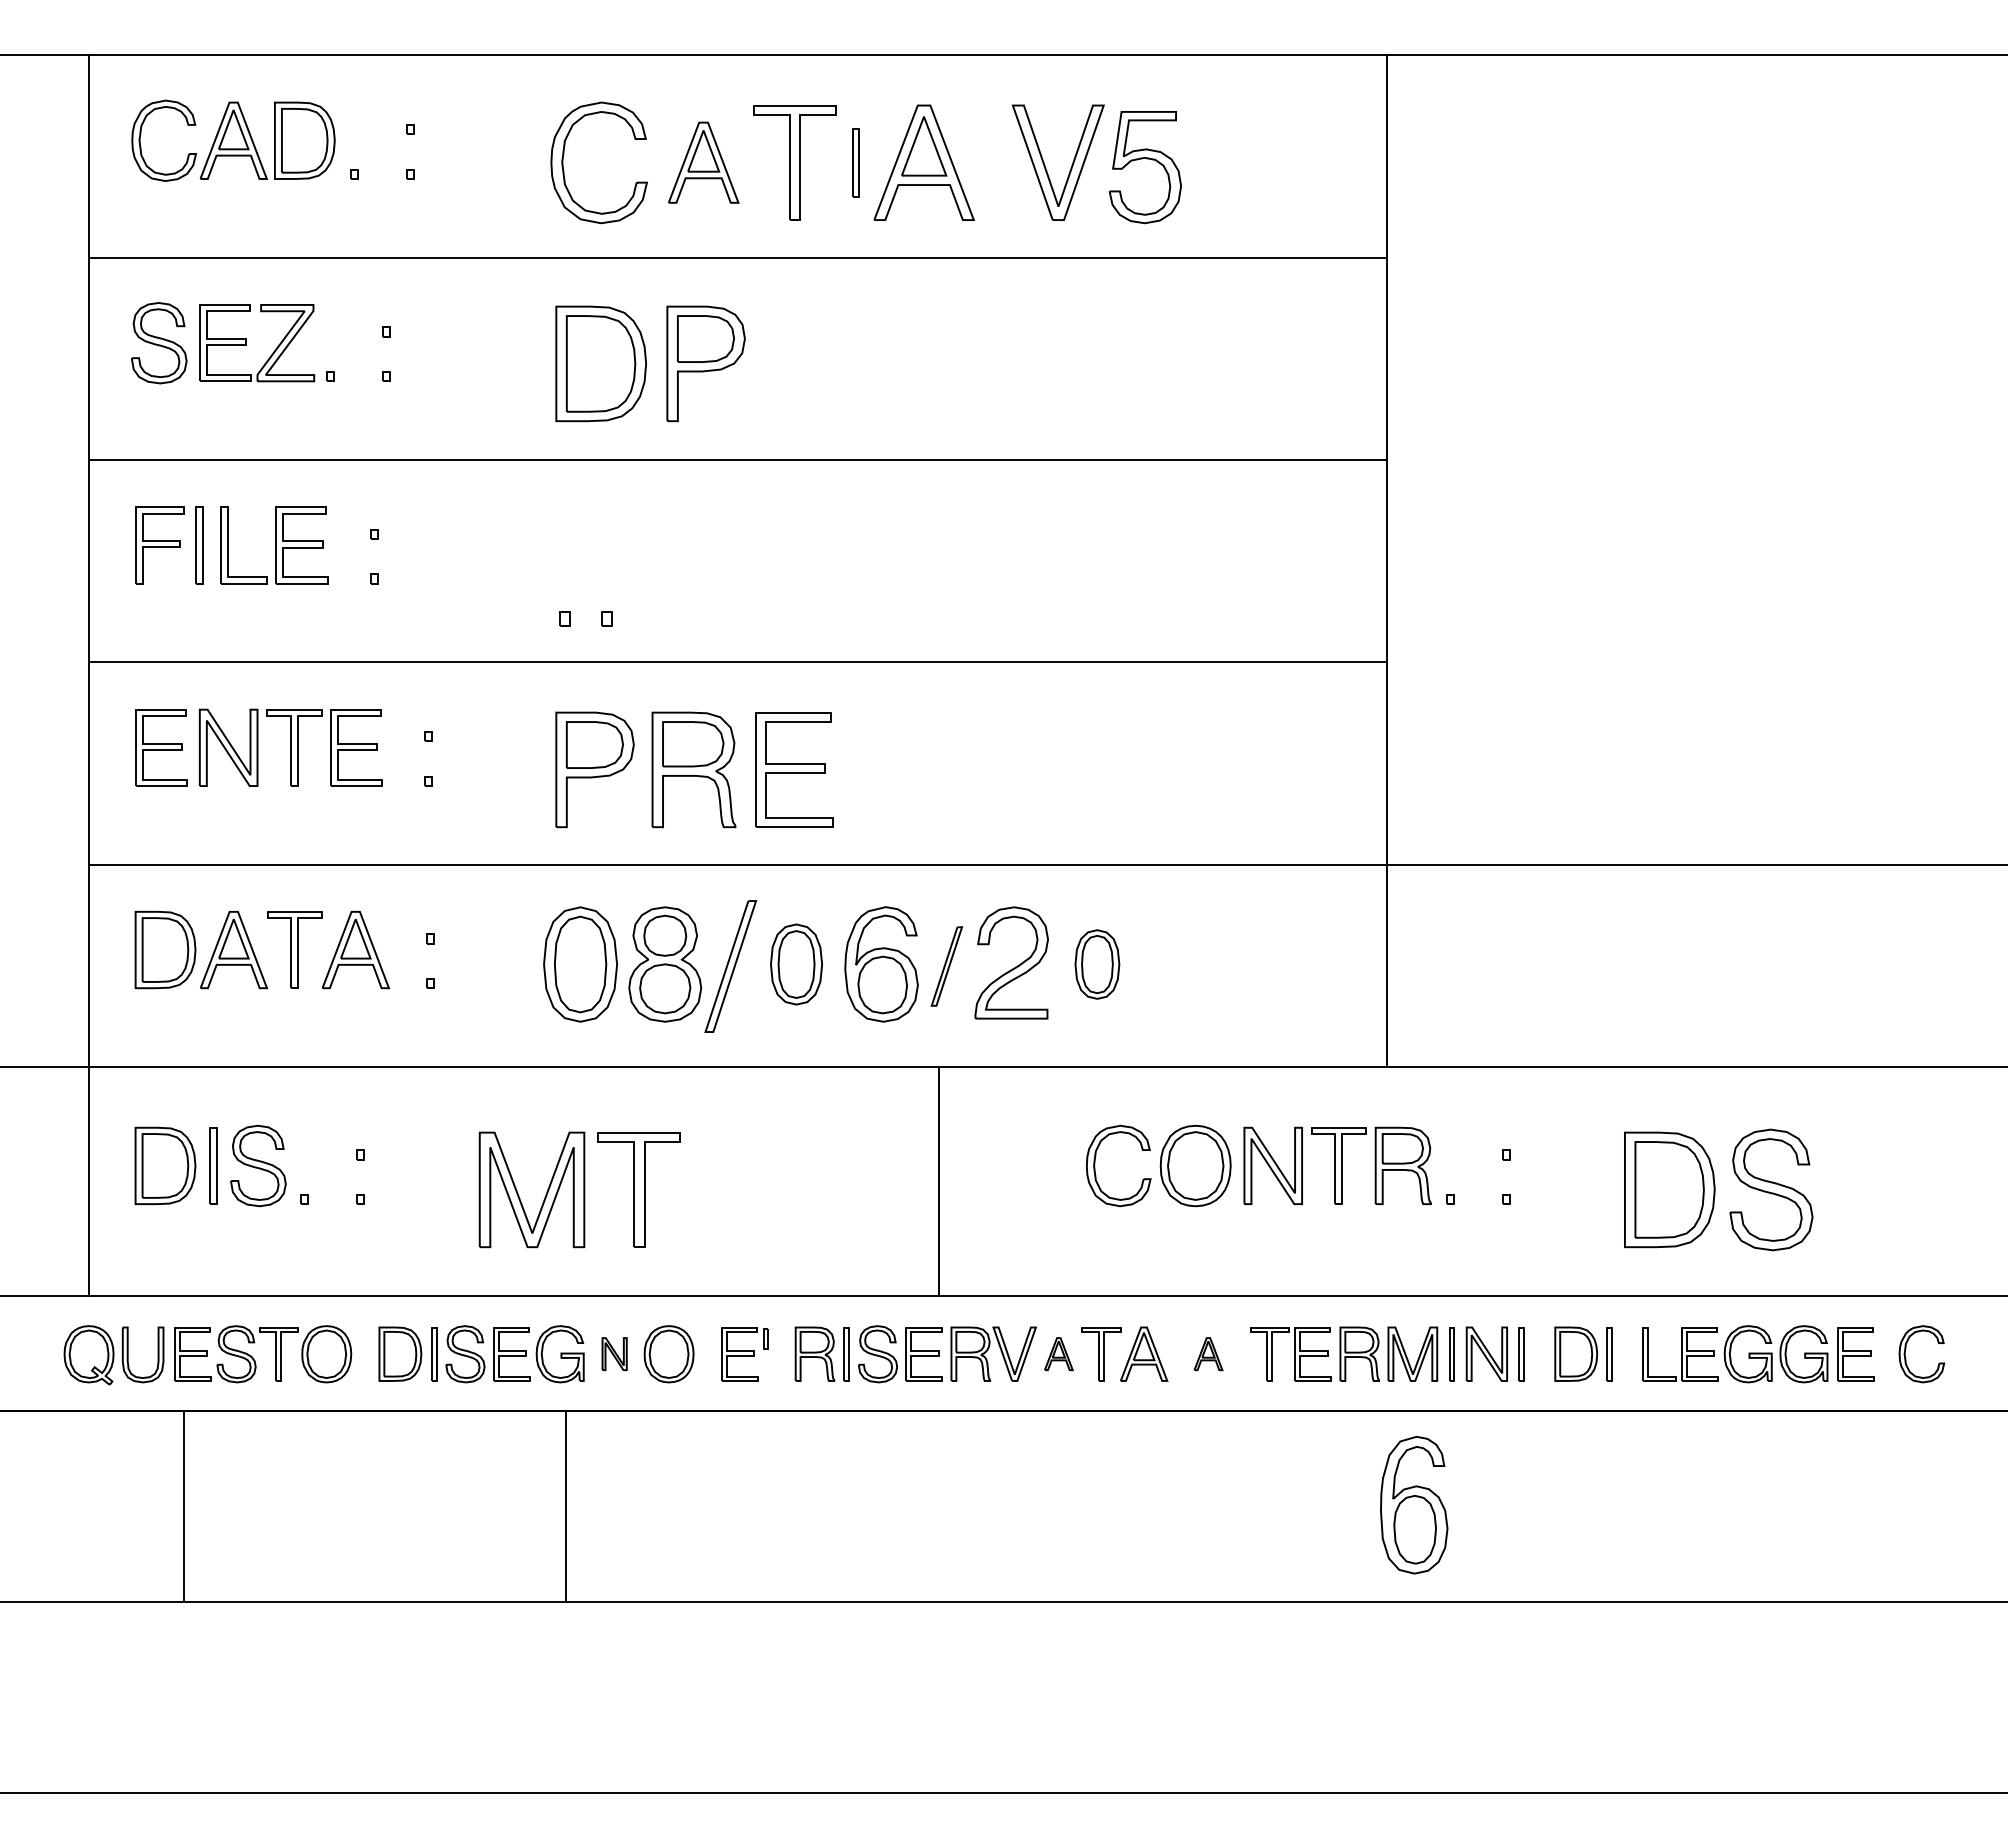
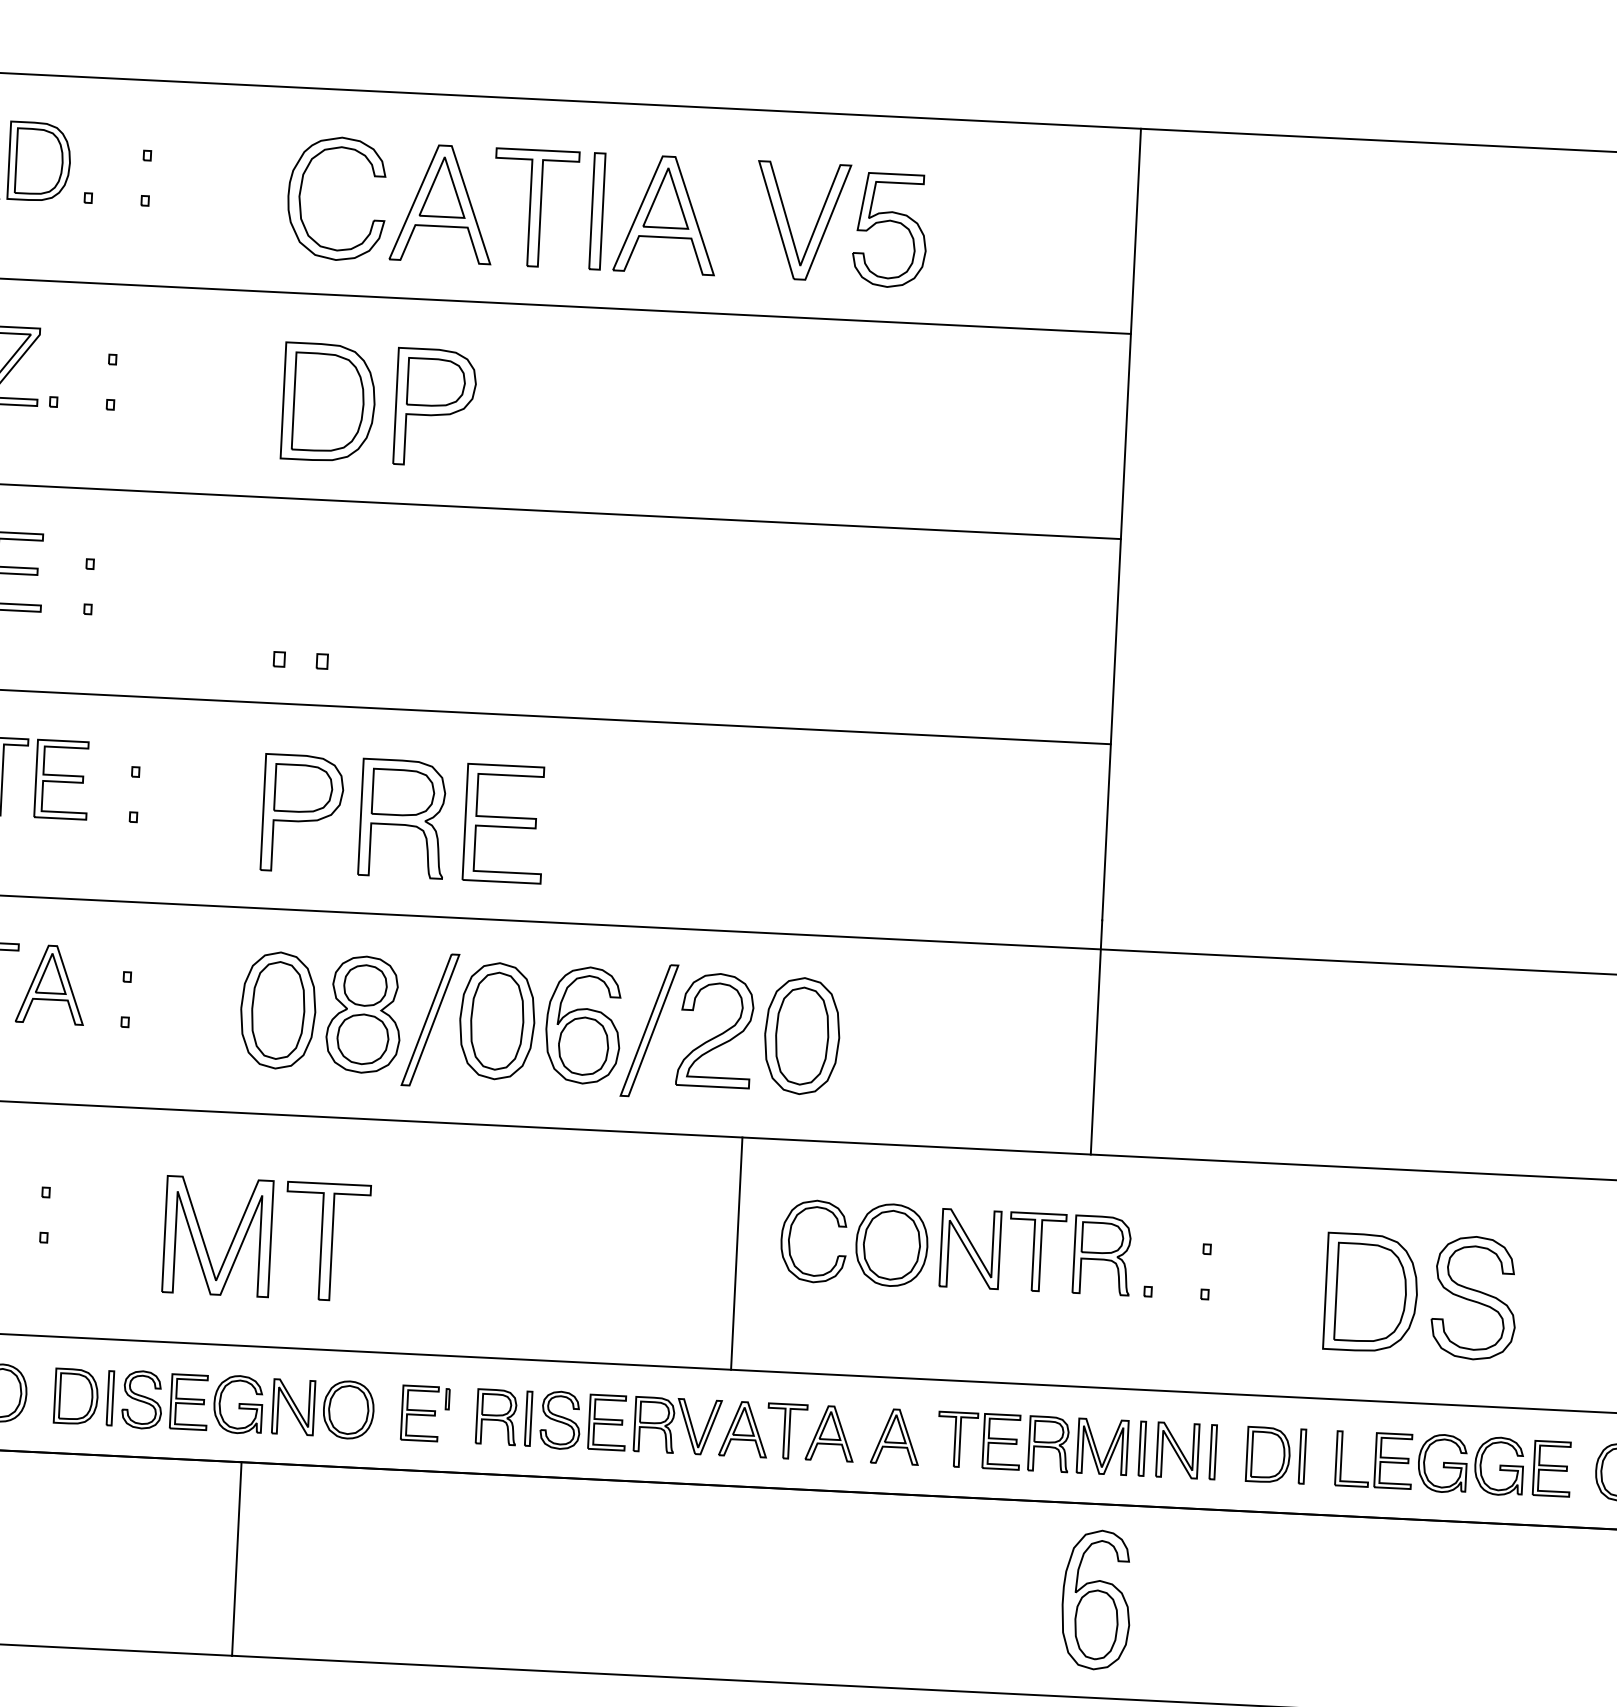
part: (703, 162) -> (442, 203), size x1.43
part: (855, 162) -> (596, 211), size x1.67
part: (796, 964) -> (497, 1021), size x1.43
part: (1097, 964) -> (802, 1036), size x1.67
part: (946, 966) -> (649, 1030), size x1.67
line: (939, 1181) -> (736, 1253), moved
part: (614, 1353) -> (293, 1406), size x1.67
part: (1058, 1353) -> (743, 1428), size x1.67
part: (1208, 1353) -> (895, 1435), size x1.67

